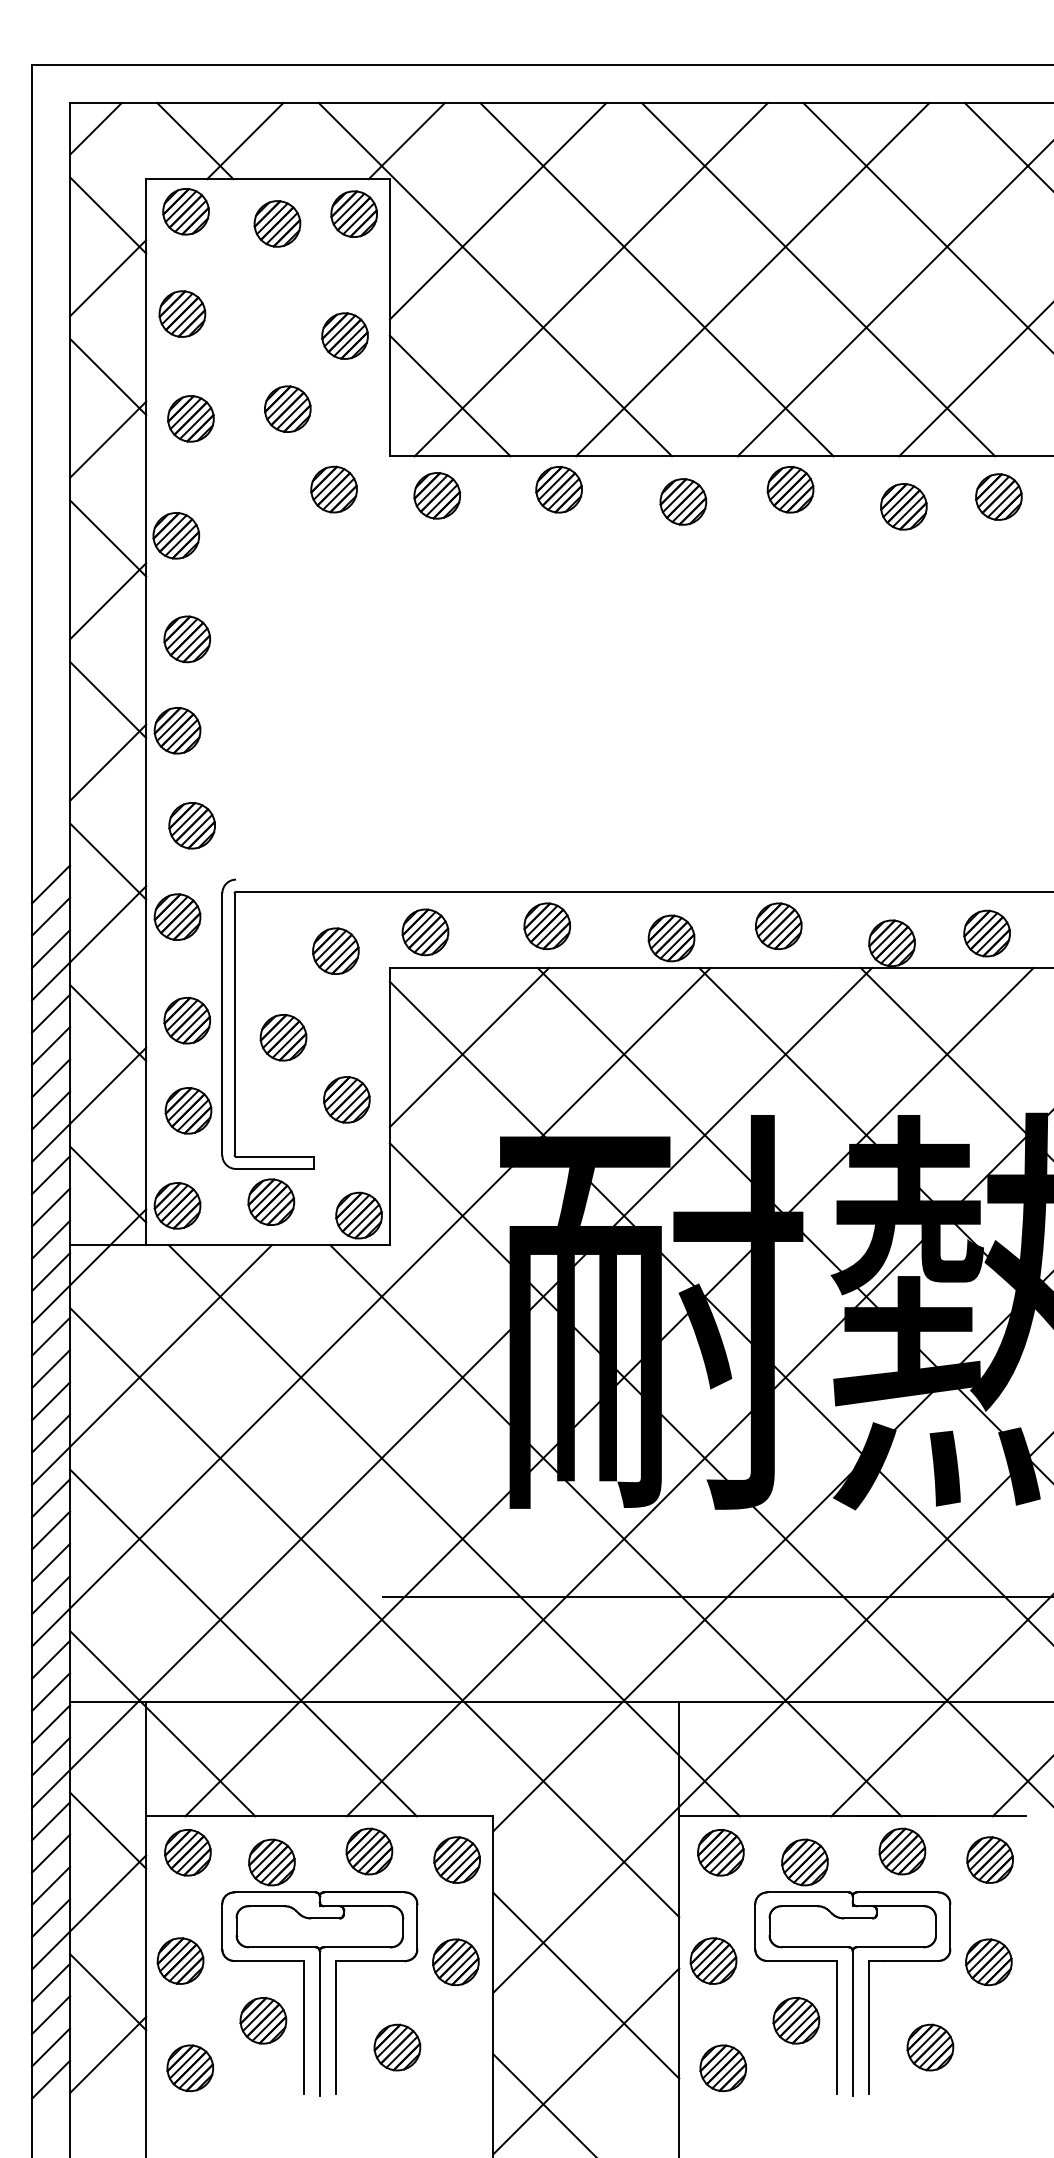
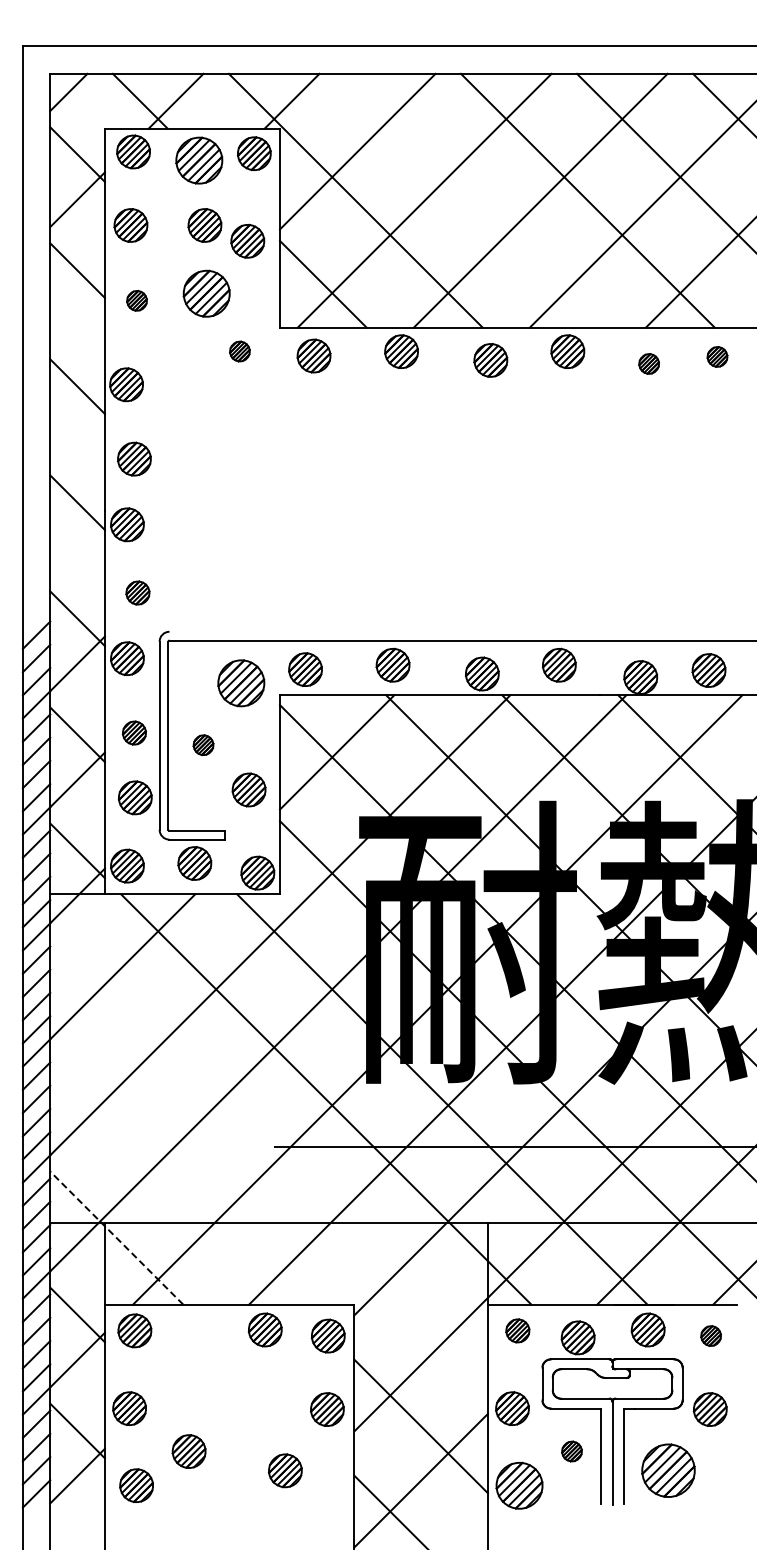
part: (276, 223) -> (198, 160), size x1.4
line: (656, 279) -> (471, 200), removed
part: (284, 314) -> (204, 225), added
part: (287, 408) -> (206, 293), size x1.4
part: (190, 418) -> (136, 300), size x0.6
line: (108, 439) -> (77, 315), removed
part: (333, 489) -> (239, 351), size x0.6
part: (998, 496) -> (717, 356), size x0.6
part: (902, 506) -> (648, 363), size x0.6
line: (108, 600) -> (77, 431), removed
line: (108, 762) -> (77, 547), removed
part: (191, 824) -> (137, 592), size x0.7
part: (334, 950) -> (240, 682), size x1.4
part: (187, 1019) -> (134, 732), size x0.7
part: (283, 1036) -> (203, 744), size x0.6
line: (373, 1612) -> (268, 1158), removed
line: (243, 1642) -> (174, 1179), removed
line: (162, 1722) -> (116, 1237), solid -> dashed
part: (720, 1852) -> (517, 1330), size x0.7
part: (989, 1859) -> (710, 1335), size x0.6
part: (319, 1966) -> (229, 1412), removed
part: (795, 2020) -> (571, 1451), size x0.6
part: (929, 2047) -> (667, 1470), size x1.6
part: (723, 2068) -> (519, 1485), size x1.4

